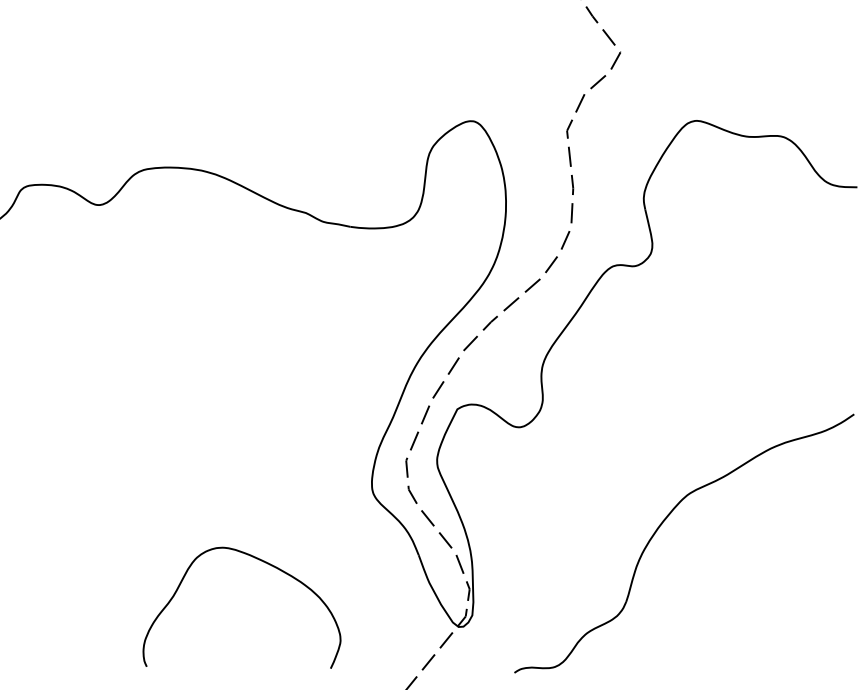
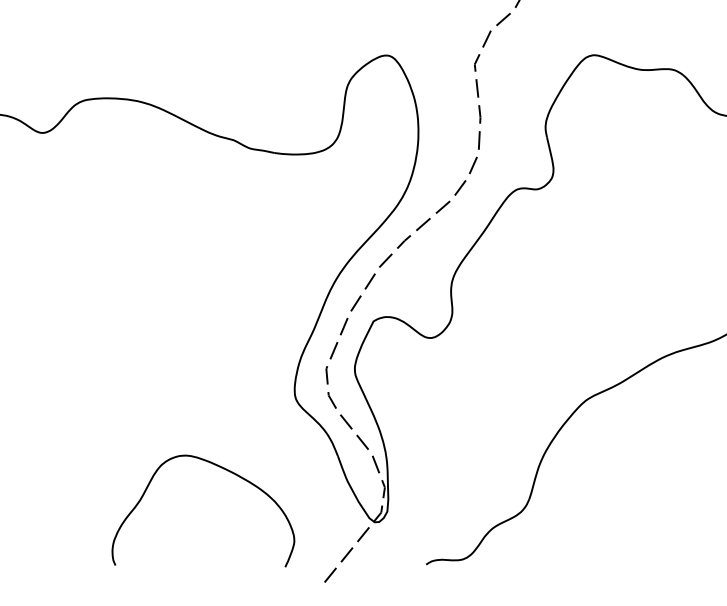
curve: (263, 562) -> (223, 469), moved

